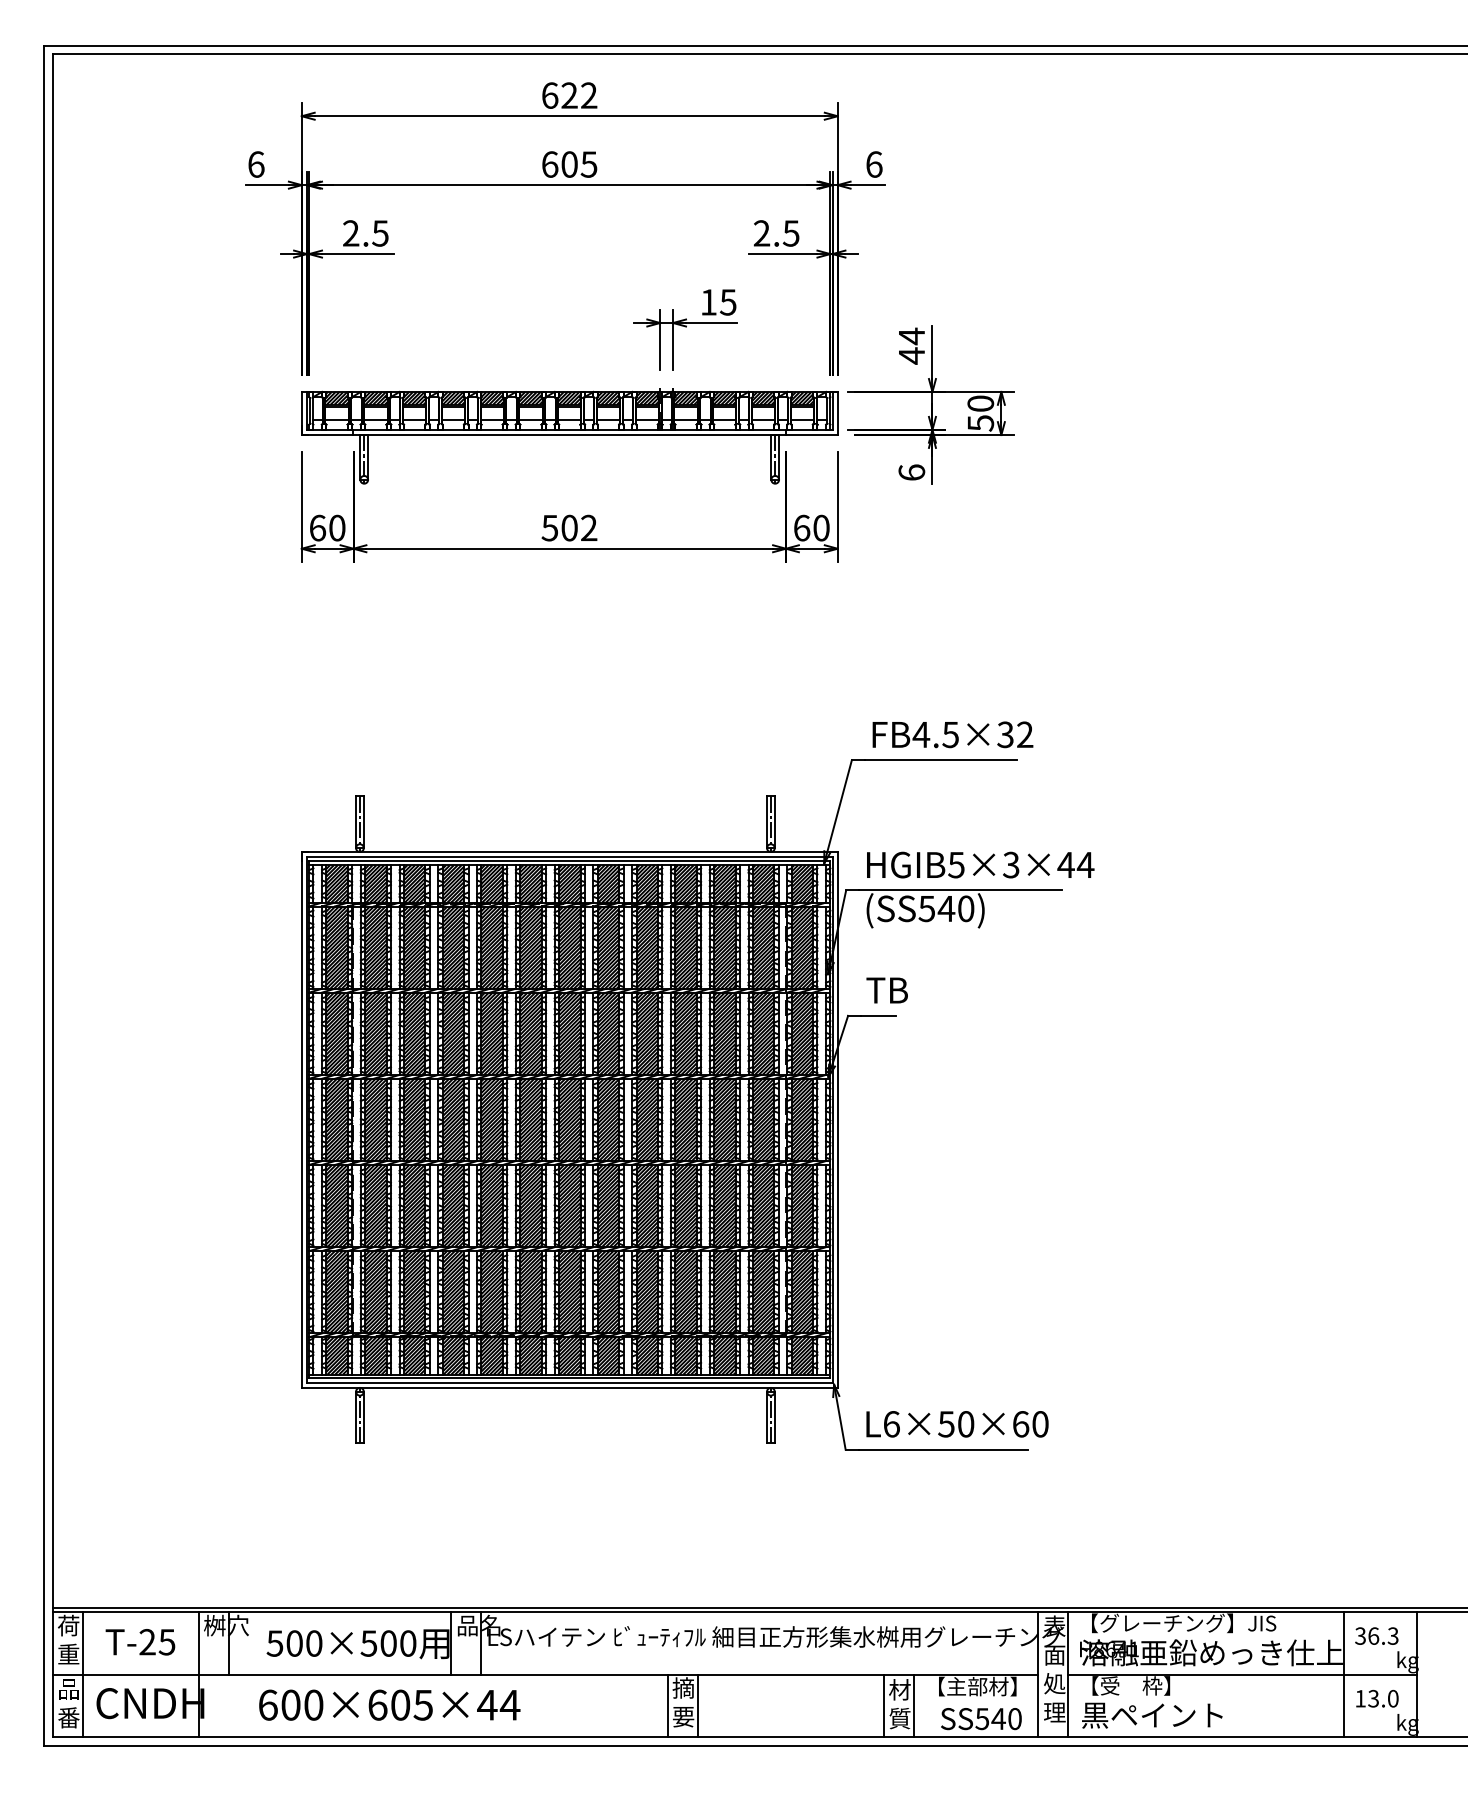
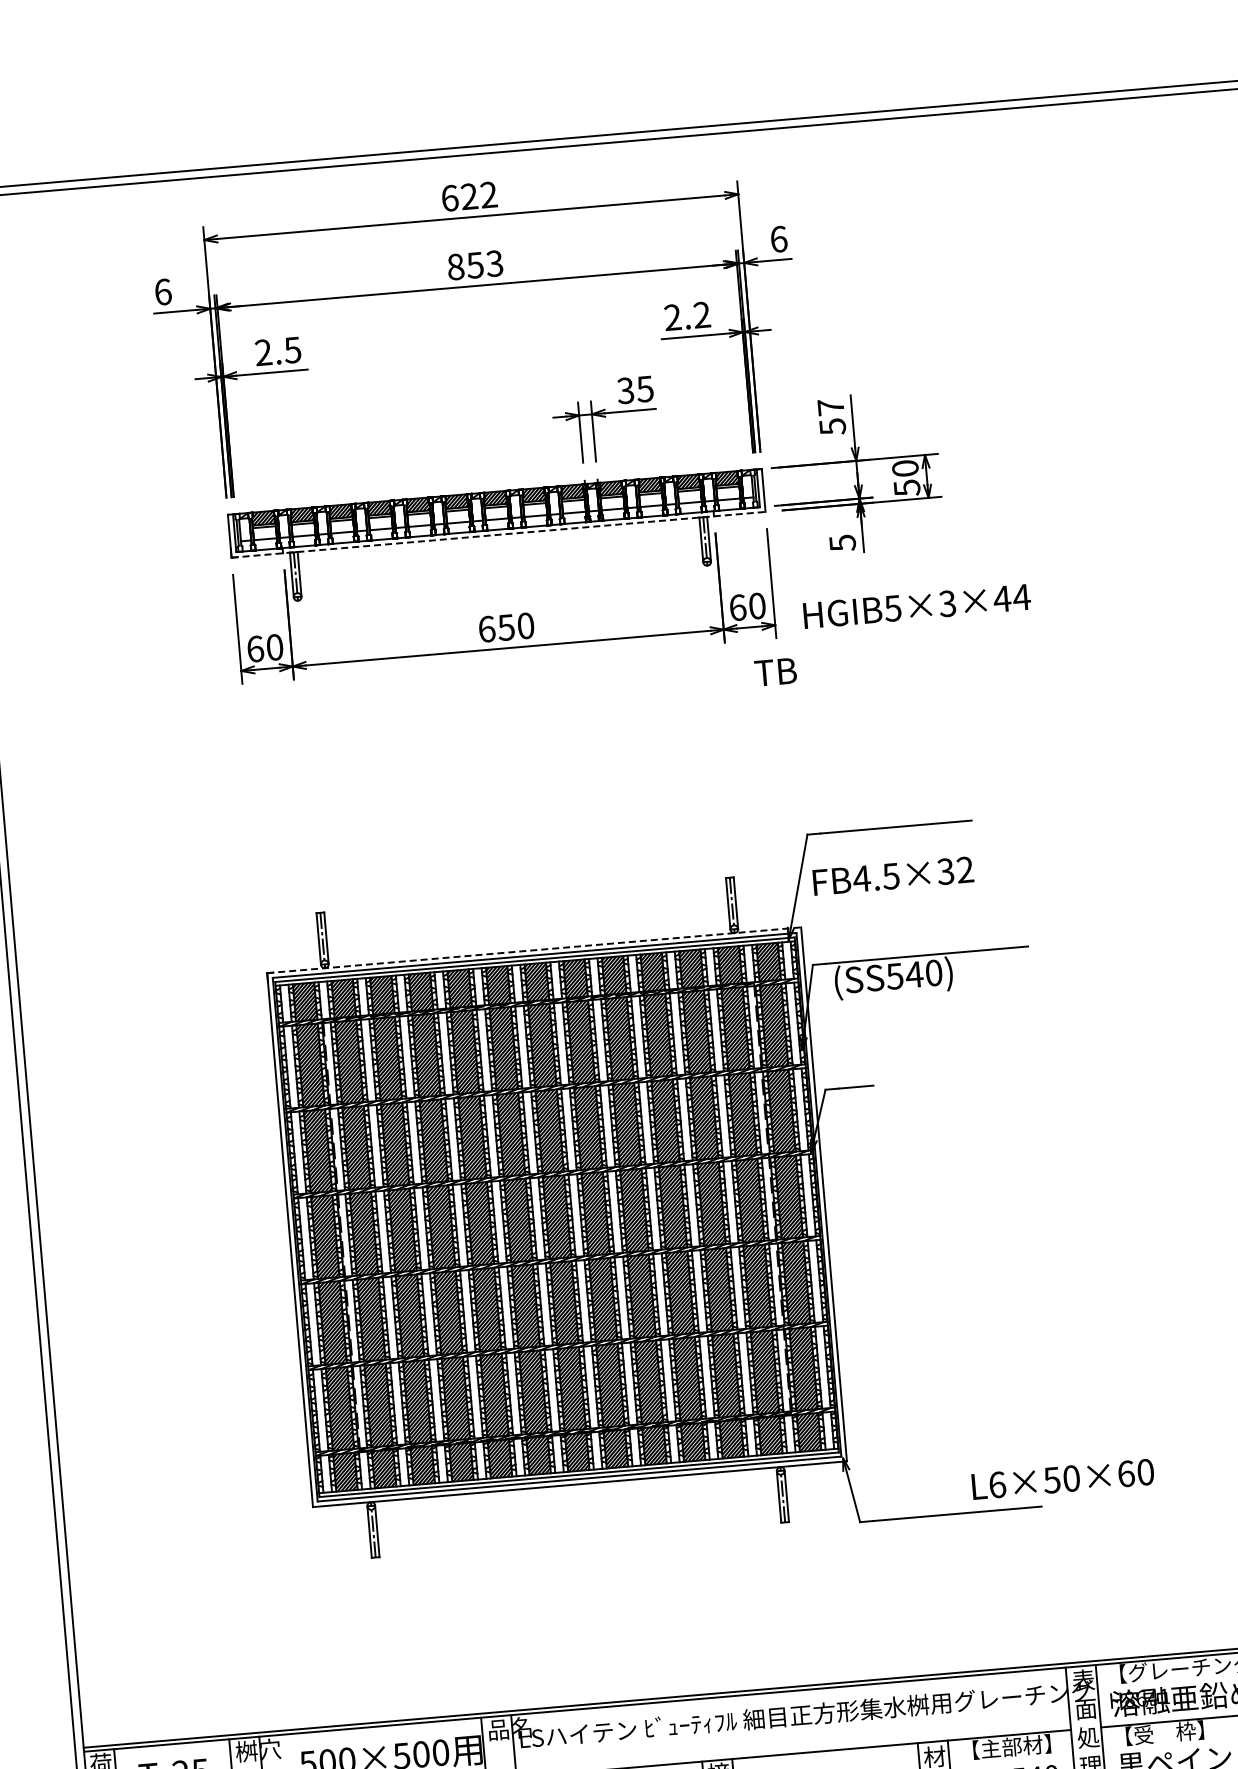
text: (569, 164) -> (475, 265), 605 -> 853
text: (790, 233) -> (701, 315), 2.5 -> 2.2
text: (708, 302) -> (625, 390), 15 -> 35
text: (912, 345) -> (832, 416), 44 -> 57
line: (569, 435) -> (498, 535), solid -> dashed
text: (911, 472) -> (842, 542), 6 -> 5
text: (569, 527) -> (506, 626), 502 -> 650
text: (952, 734) -> (892, 875), moved
line: (569, 852) -> (533, 950), solid -> dashed
text: (980, 864) -> (916, 605), moved
text: (886, 990) -> (775, 672), moved
text: (957, 1424) -> (1063, 1479), moved

